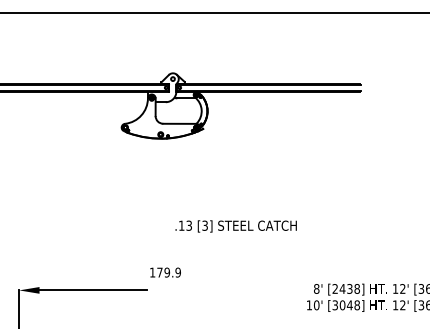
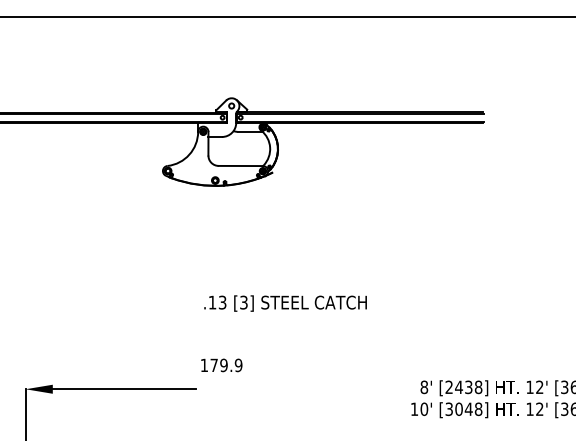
text: (235, 226) -> (284, 303), moved

